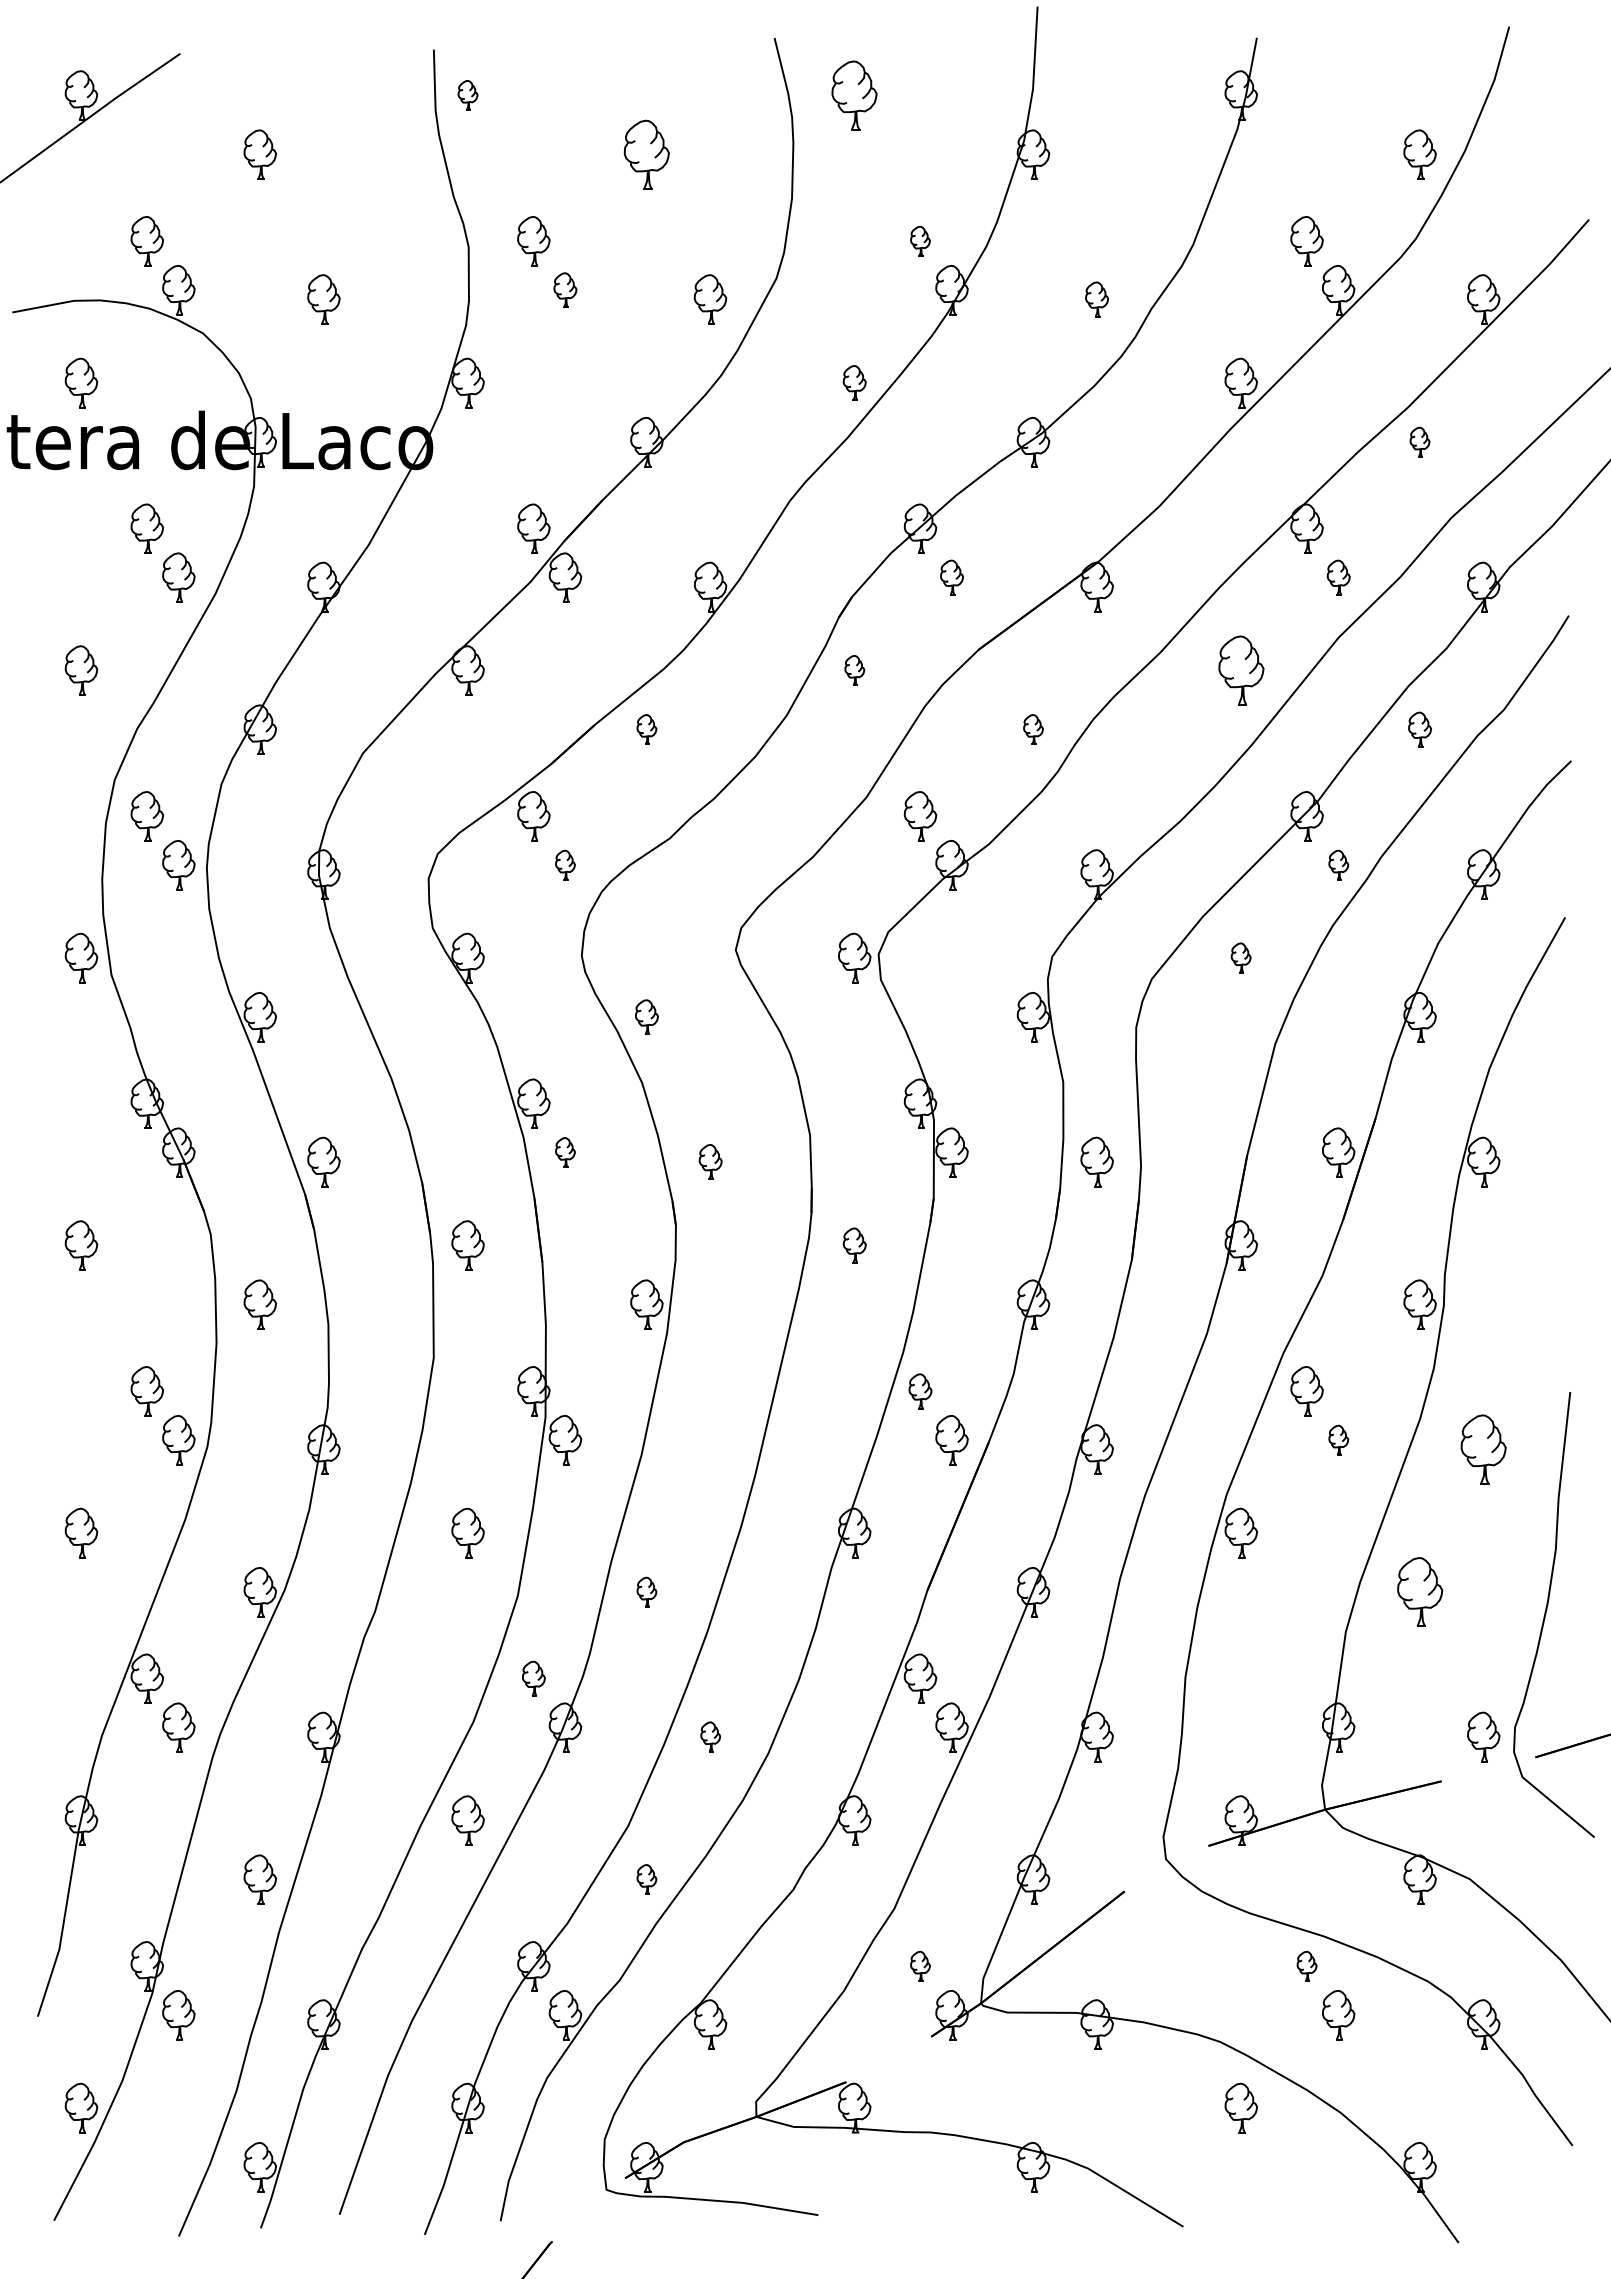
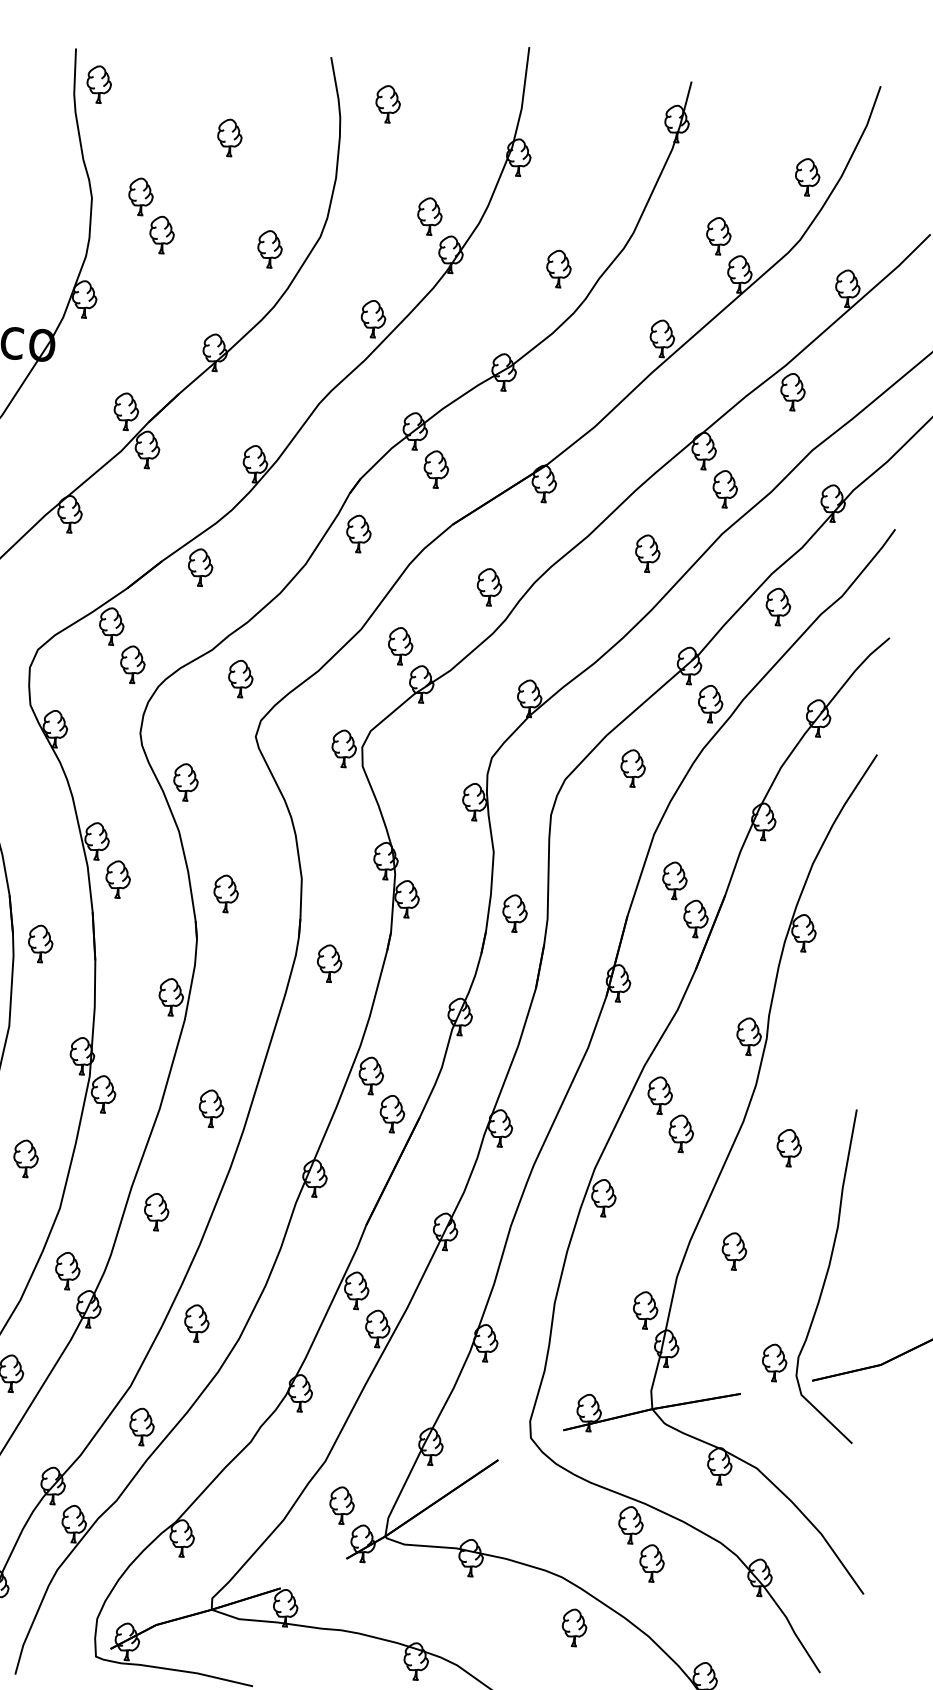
part: (467, 95) -> (98, 84), size x1.67
part: (854, 95) -> (388, 104), size x0.71
part: (646, 154) -> (229, 137), size x0.71
part: (920, 241) -> (429, 216), size x1.67
part: (565, 290) -> (162, 235), size x1.43
part: (1096, 299) -> (558, 269), size x1.43
part: (854, 382) -> (373, 318), size x1.43
part: (1419, 442) -> (792, 392), size x1.67
part: (951, 577) -> (435, 469), size x1.43
part: (1338, 577) -> (725, 489), size x1.43
part: (854, 670) -> (358, 533), size x1.67
part: (1240, 670) -> (647, 553), size x0.71
part: (646, 729) -> (200, 567), size x1.67
part: (1033, 729) -> (489, 587), size x1.67
part: (1419, 729) -> (777, 606), size x1.43
part: (565, 865) -> (132, 664), size x1.67
part: (1338, 865) -> (710, 704), size x1.67
part: (710, 874) -> (240, 679), added
part: (1240, 957) -> (632, 768), size x1.67
part: (646, 1017) -> (185, 782), size x1.43
part: (1306, 1103) -> (674, 880), added
part: (565, 1152) -> (118, 879), size x1.67
part: (710, 1161) -> (226, 893), size x1.43
part: (854, 1245) -> (329, 963), size x1.43
part: (920, 1391) -> (371, 1076), size x1.43
part: (1338, 1440) -> (681, 1133), size x1.67
part: (710, 1449) -> (211, 1108), added
part: (1483, 1449) -> (789, 1148), size x0.71
part: (646, 1592) -> (156, 1212), size x1.67
part: (1419, 1592) -> (733, 1251), size x0.71
part: (533, 1678) -> (67, 1270), size x1.43
part: (1306, 1678) -> (645, 1310), added
part: (710, 1736) -> (196, 1323), size x1.67
part: (646, 1879) -> (141, 1426), size x1.67
part: (920, 1966) -> (342, 1505), size x1.67
part: (1306, 1966) -> (630, 1525), size x1.67

